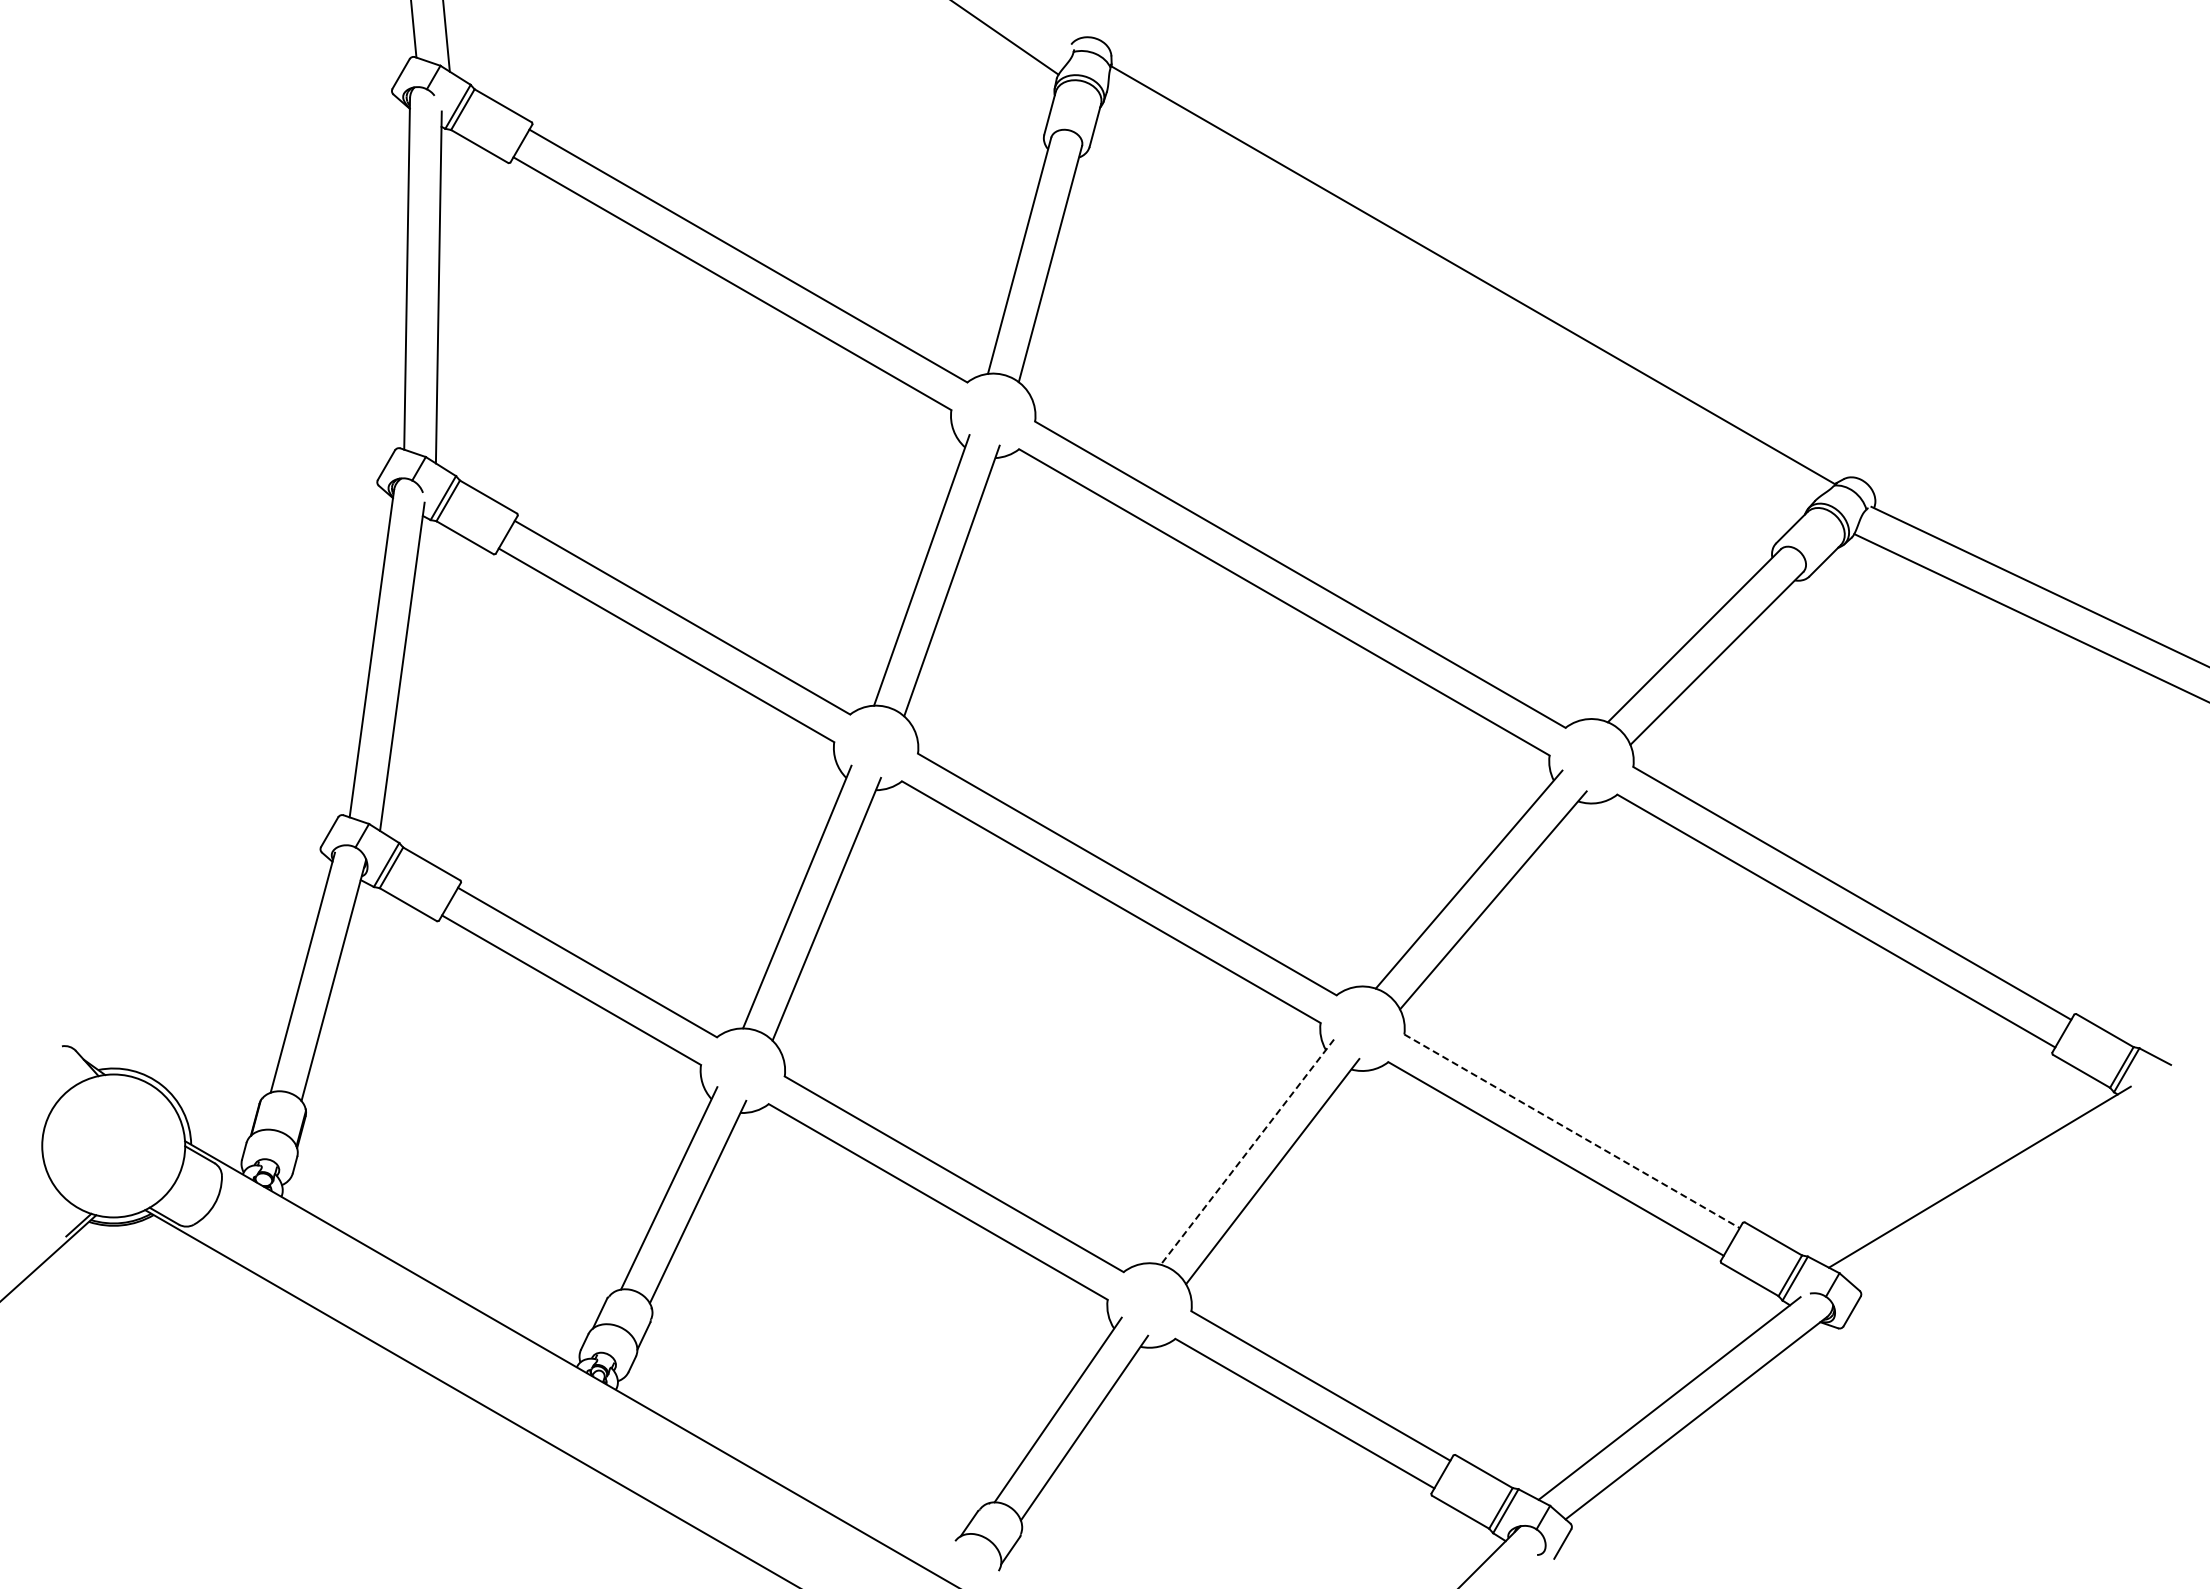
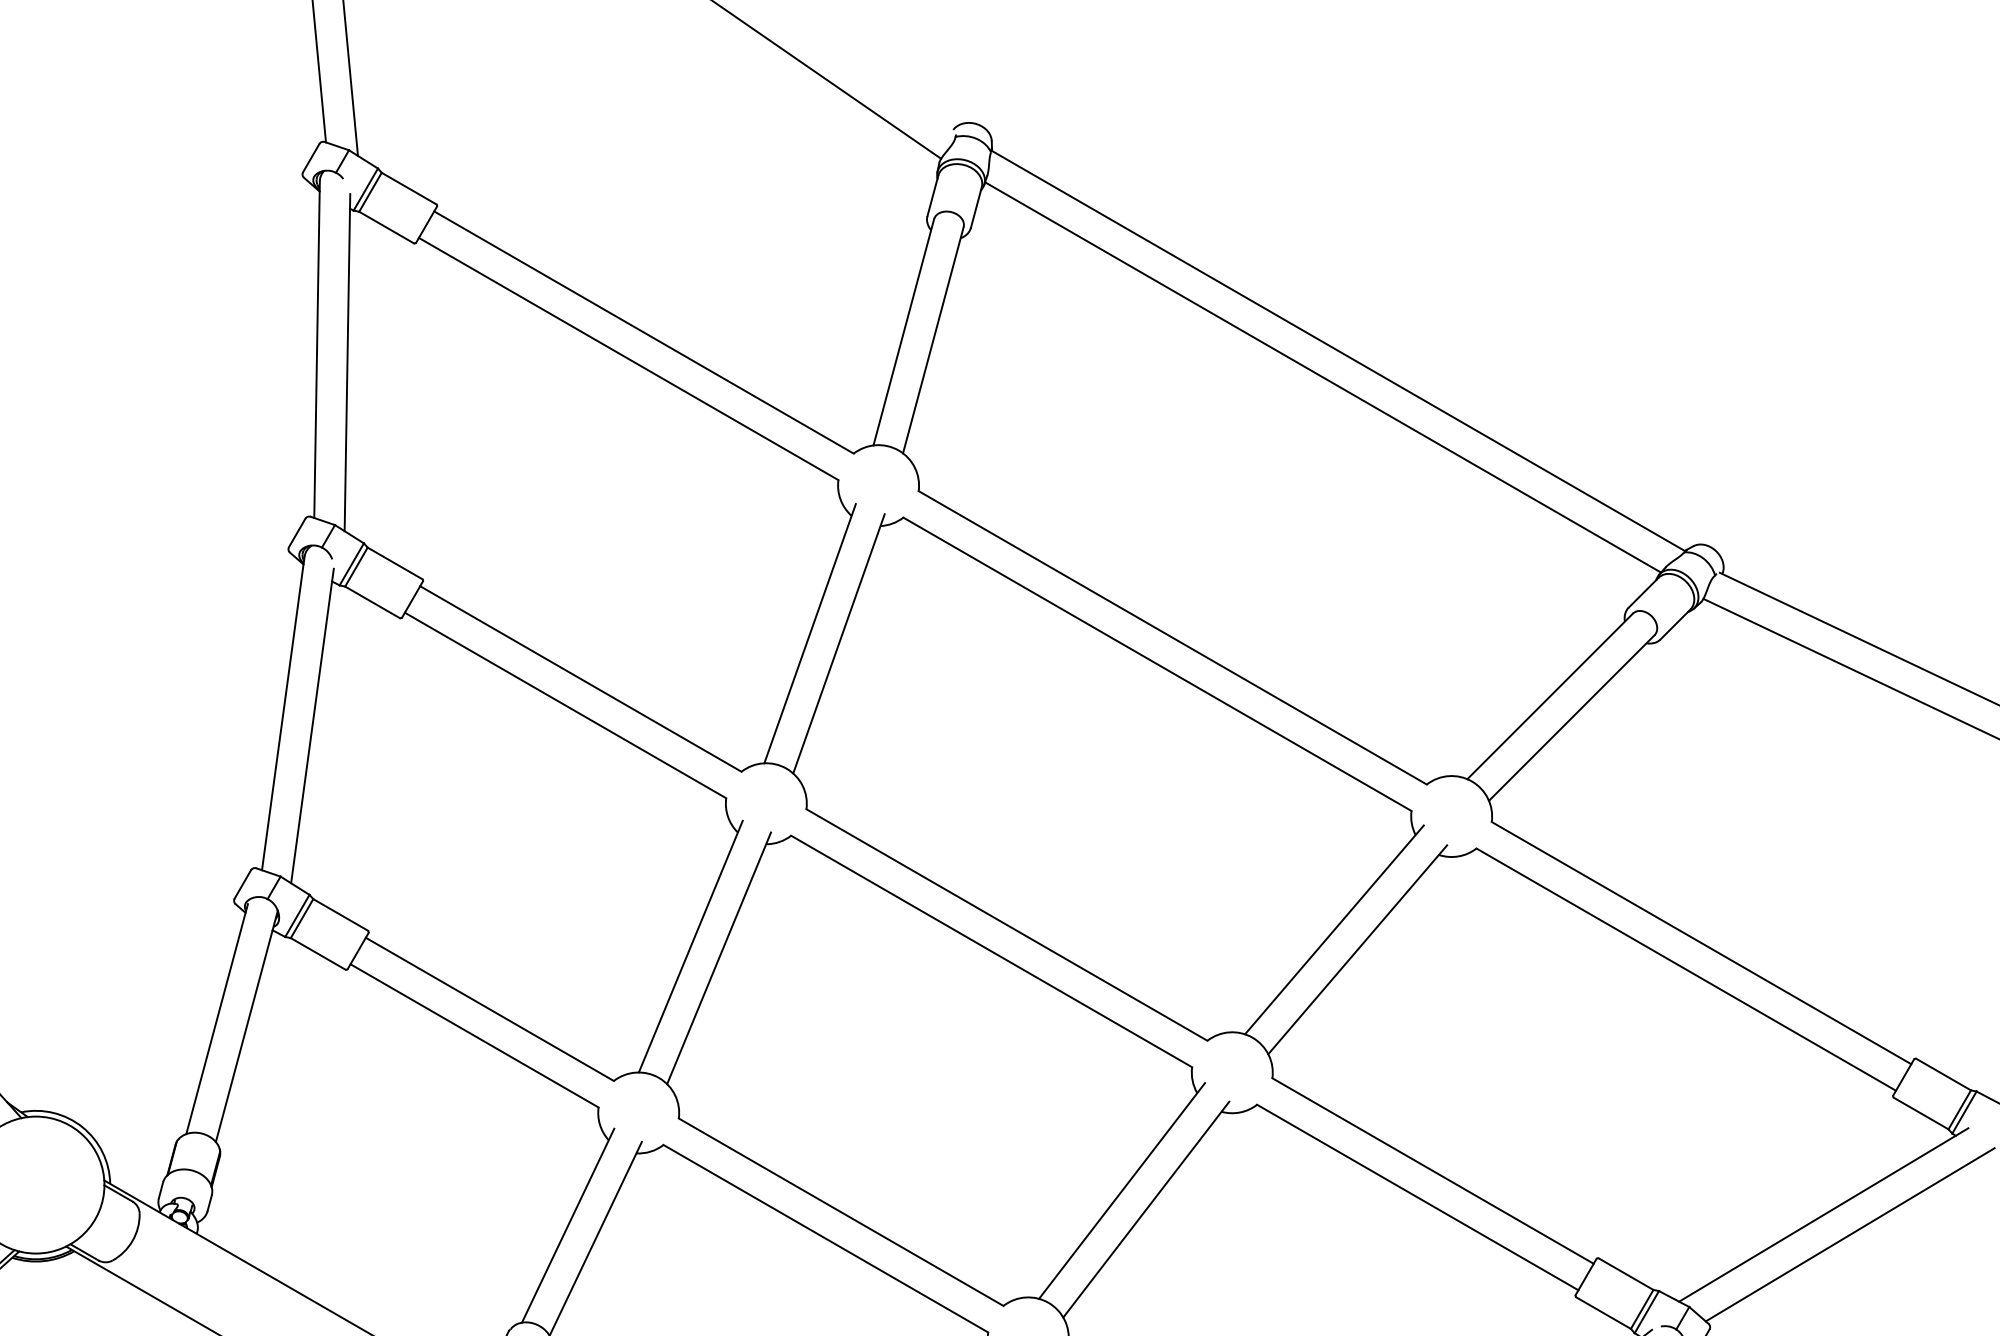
line: (1457, 302) -> (1323, 377), added
line: (1572, 1131) -> (1433, 1171), dashed -> solid
line: (1247, 1152) -> (1122, 1191), dashed -> solid
line: (2007, 1197) -> (1850, 1234), added

